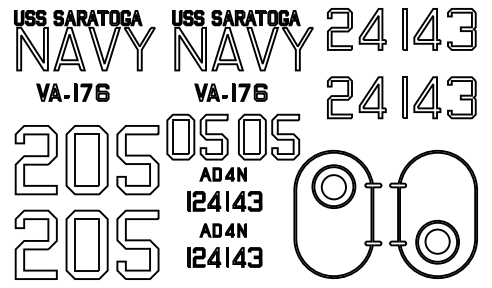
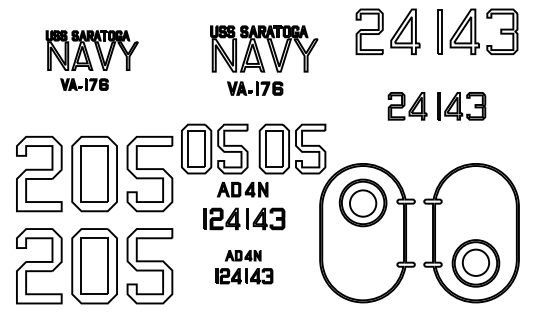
part: (85, 55) -> (92, 60), size x0.6
part: (243, 55) -> (264, 60), size x0.7
part: (401, 98) -> (436, 106), size x0.6
part: (224, 246) -> (244, 267), size x0.7

